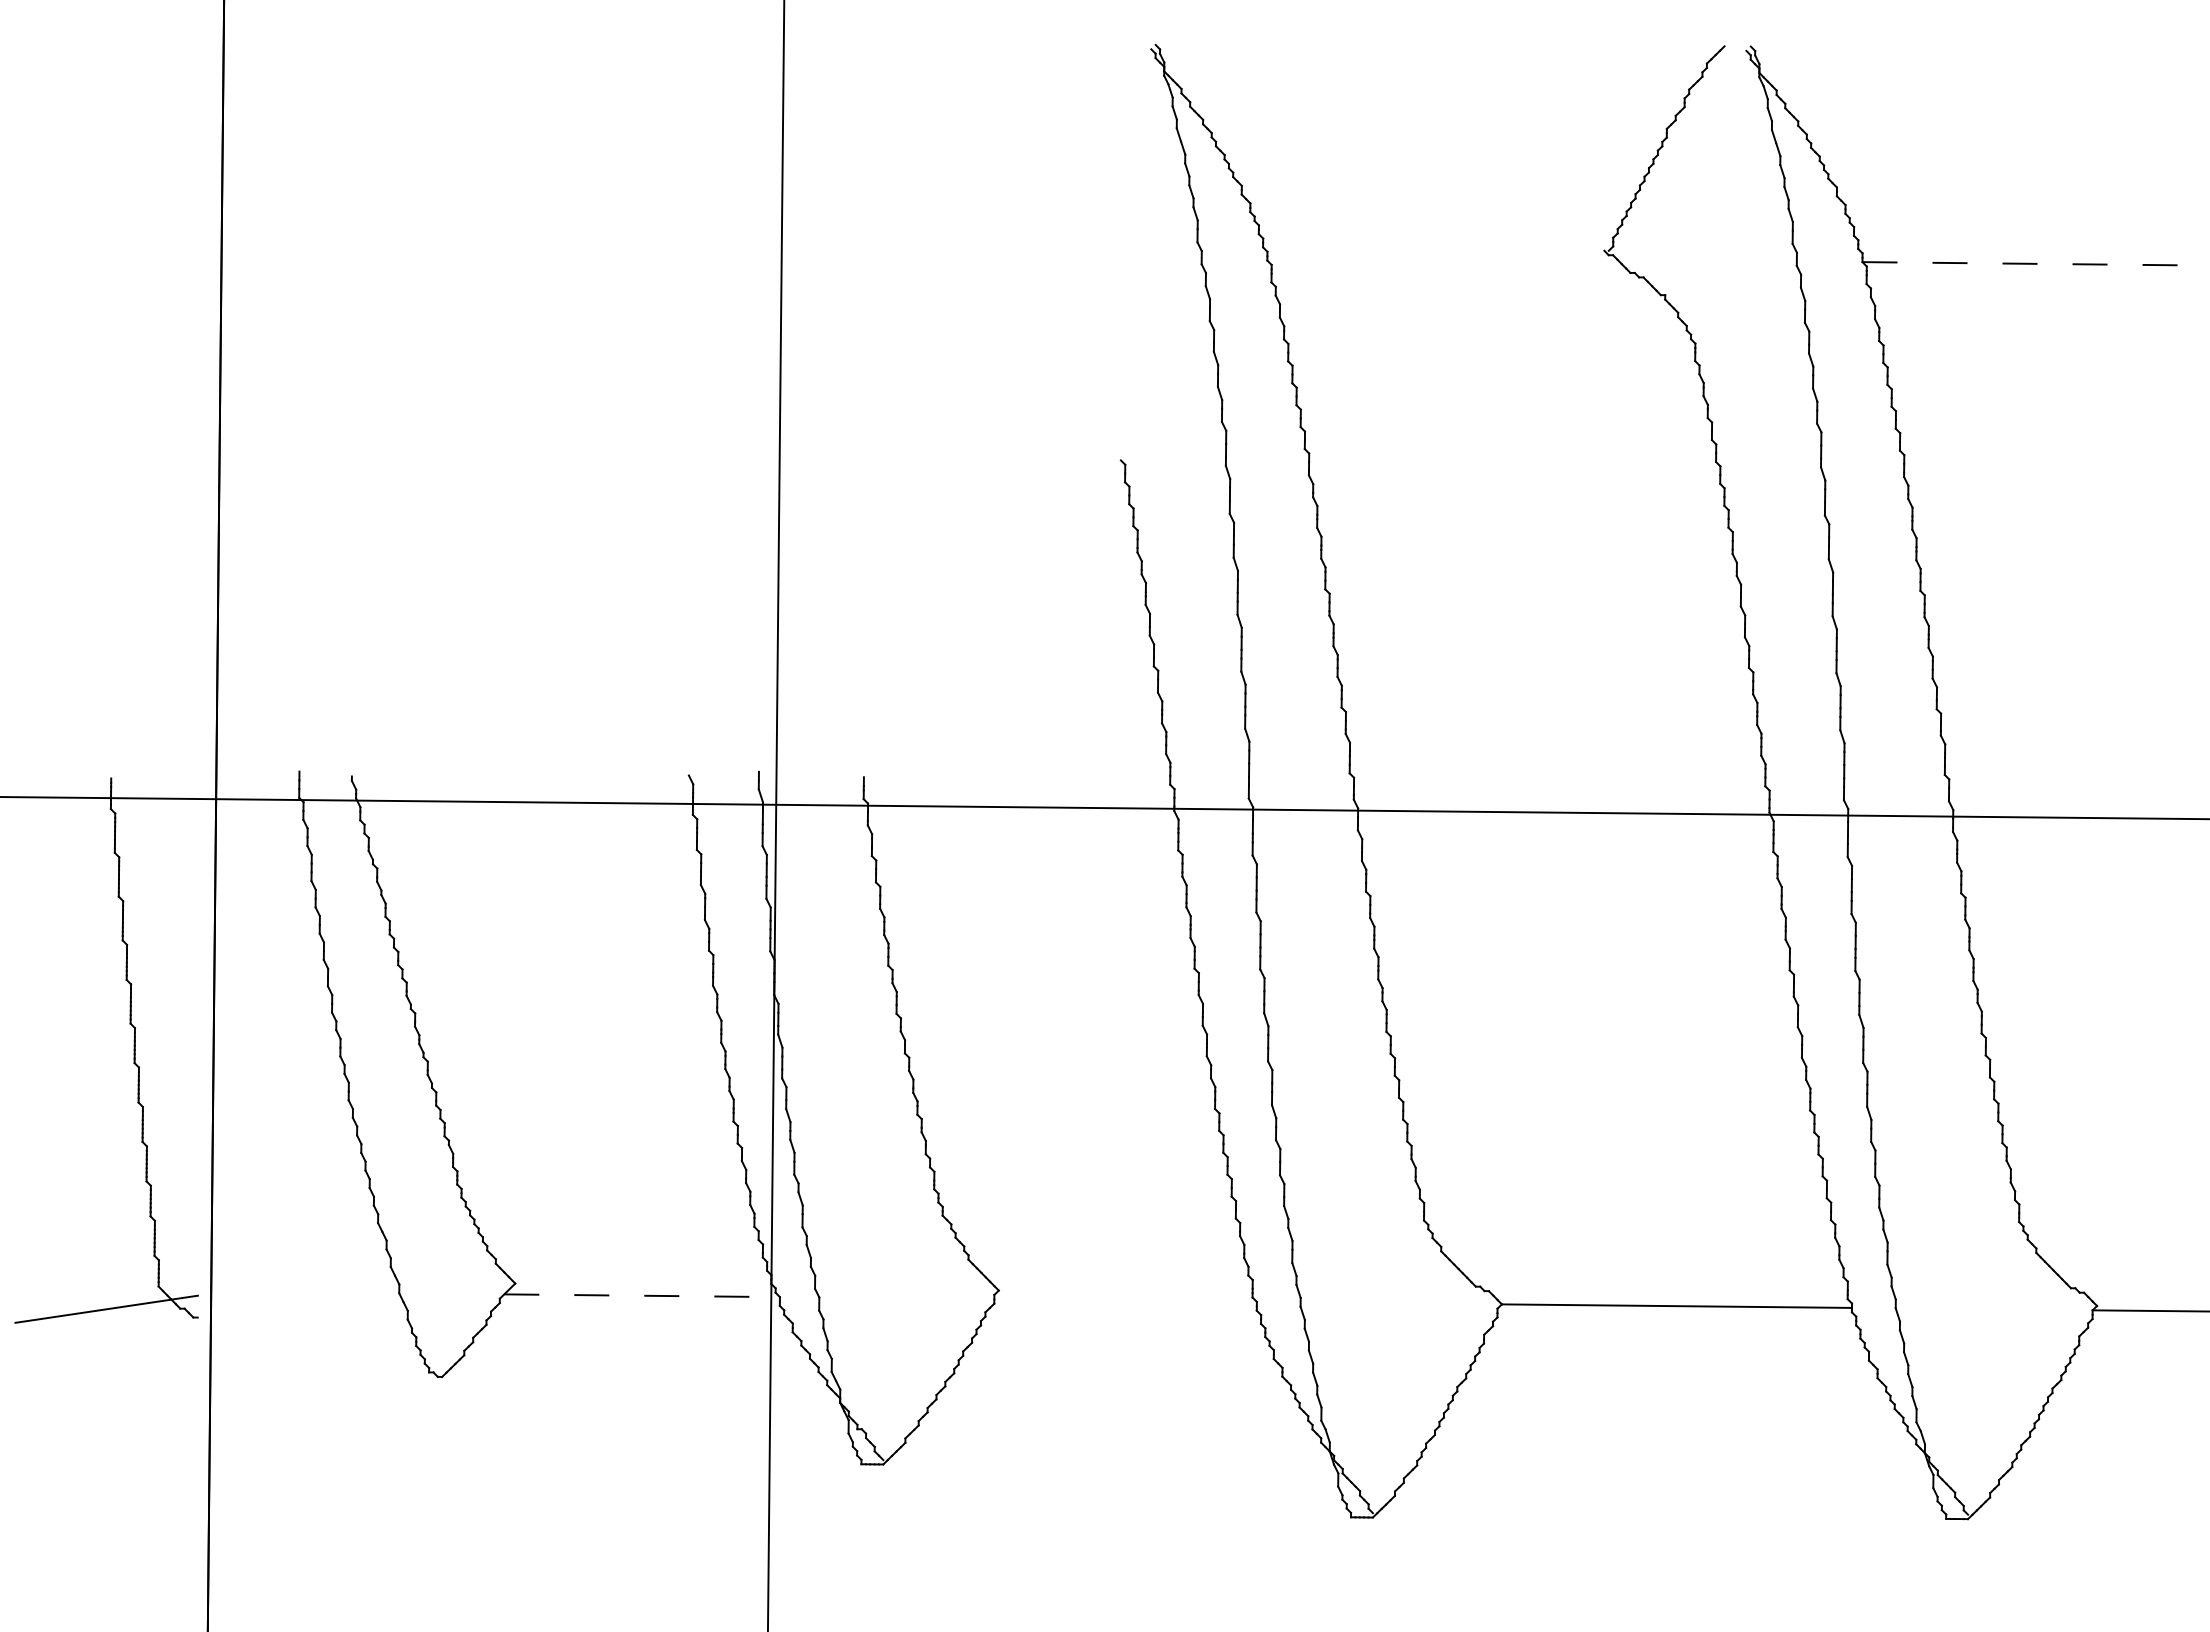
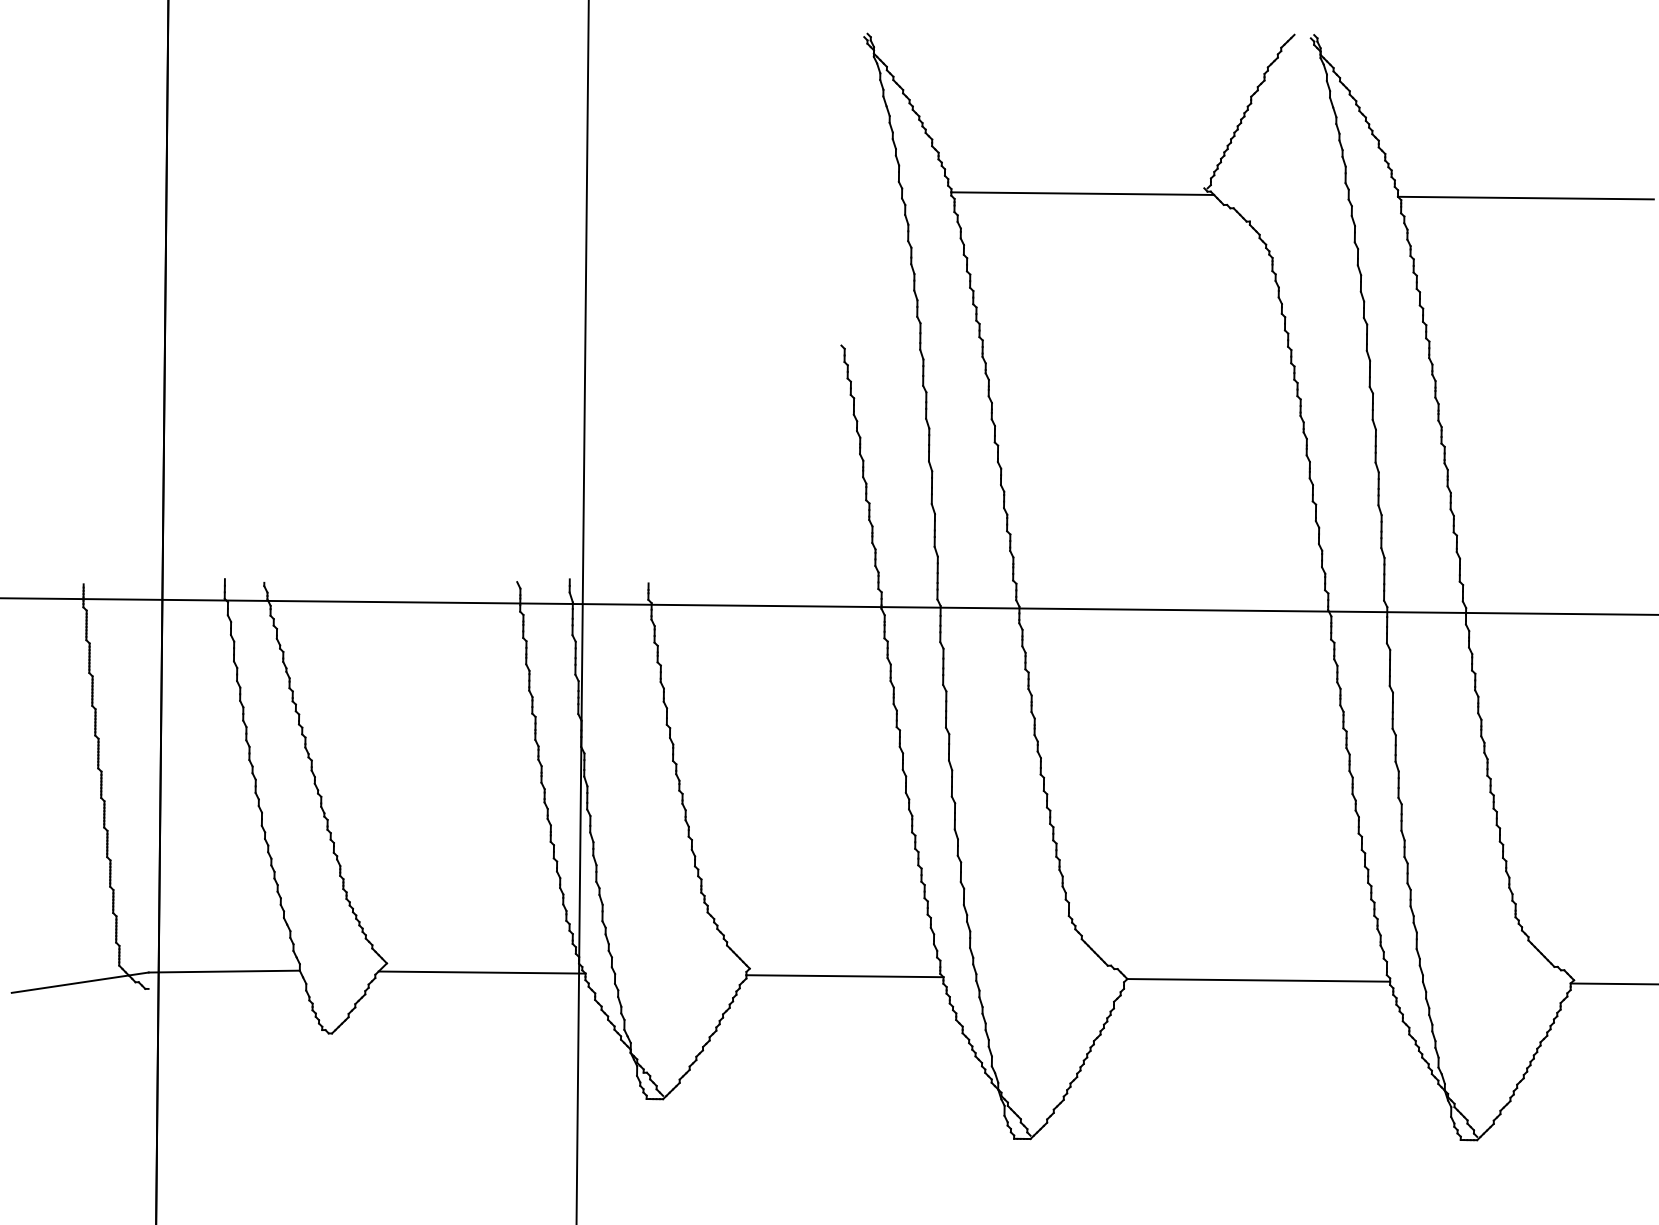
line: (1442, 257) -> (1082, 193), added
line: (2033, 263) -> (1526, 197), dashed -> solid
line: (298, 1294) -> (224, 971), added
line: (642, 1295) -> (482, 972), dashed -> solid
line: (1125, 1300) -> (844, 976), added

